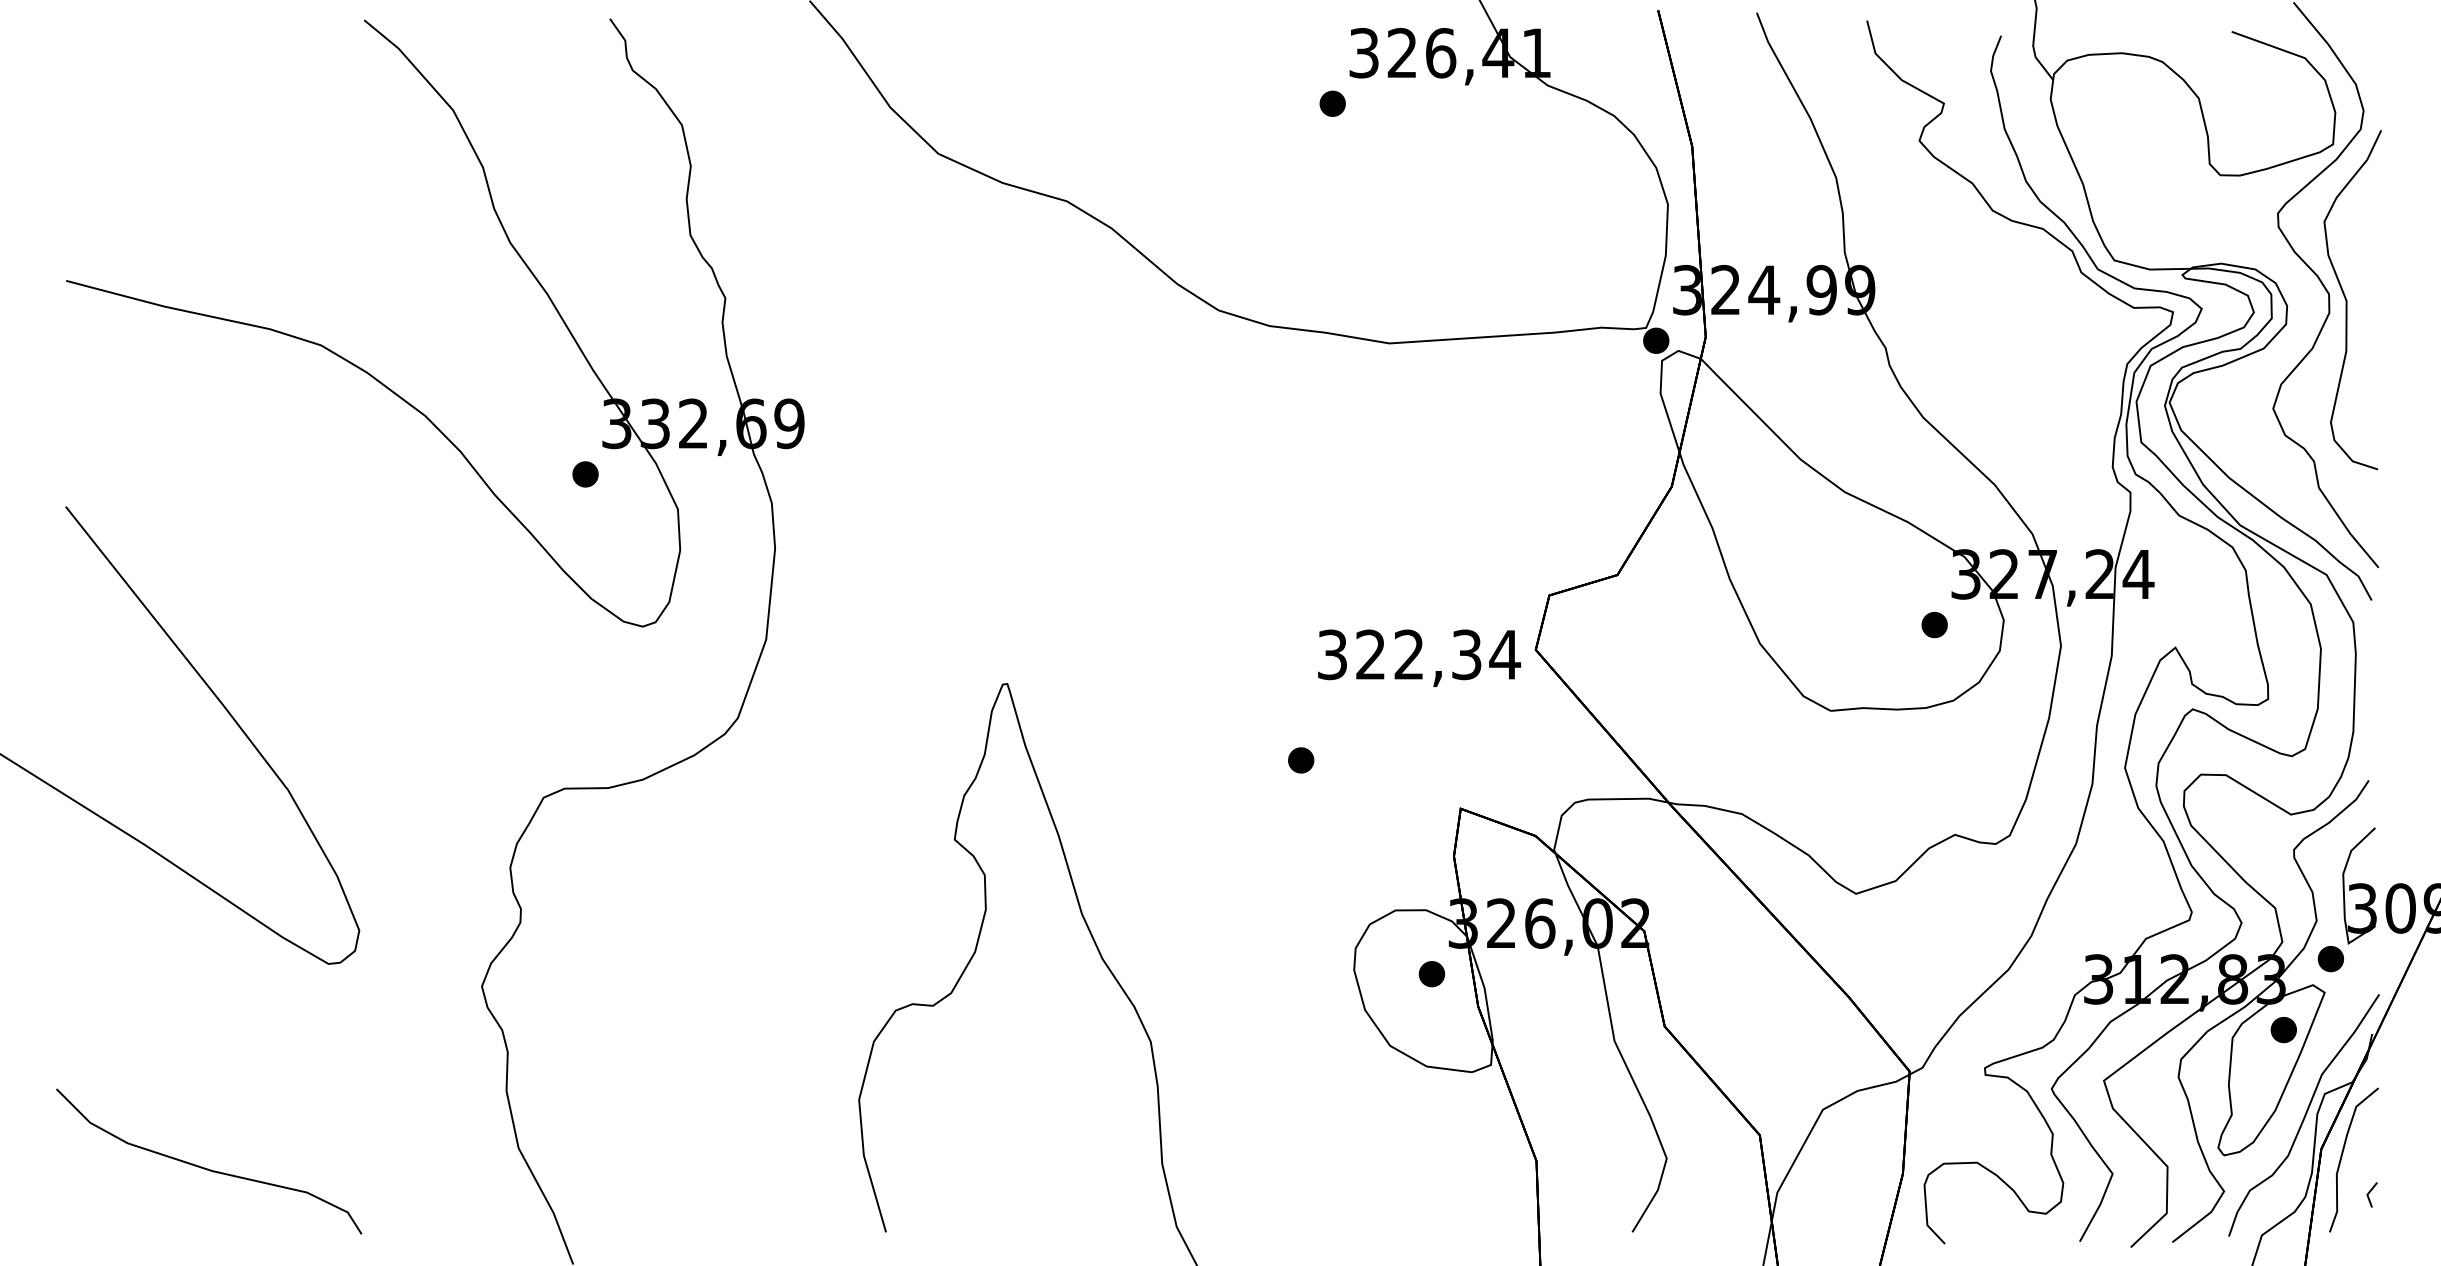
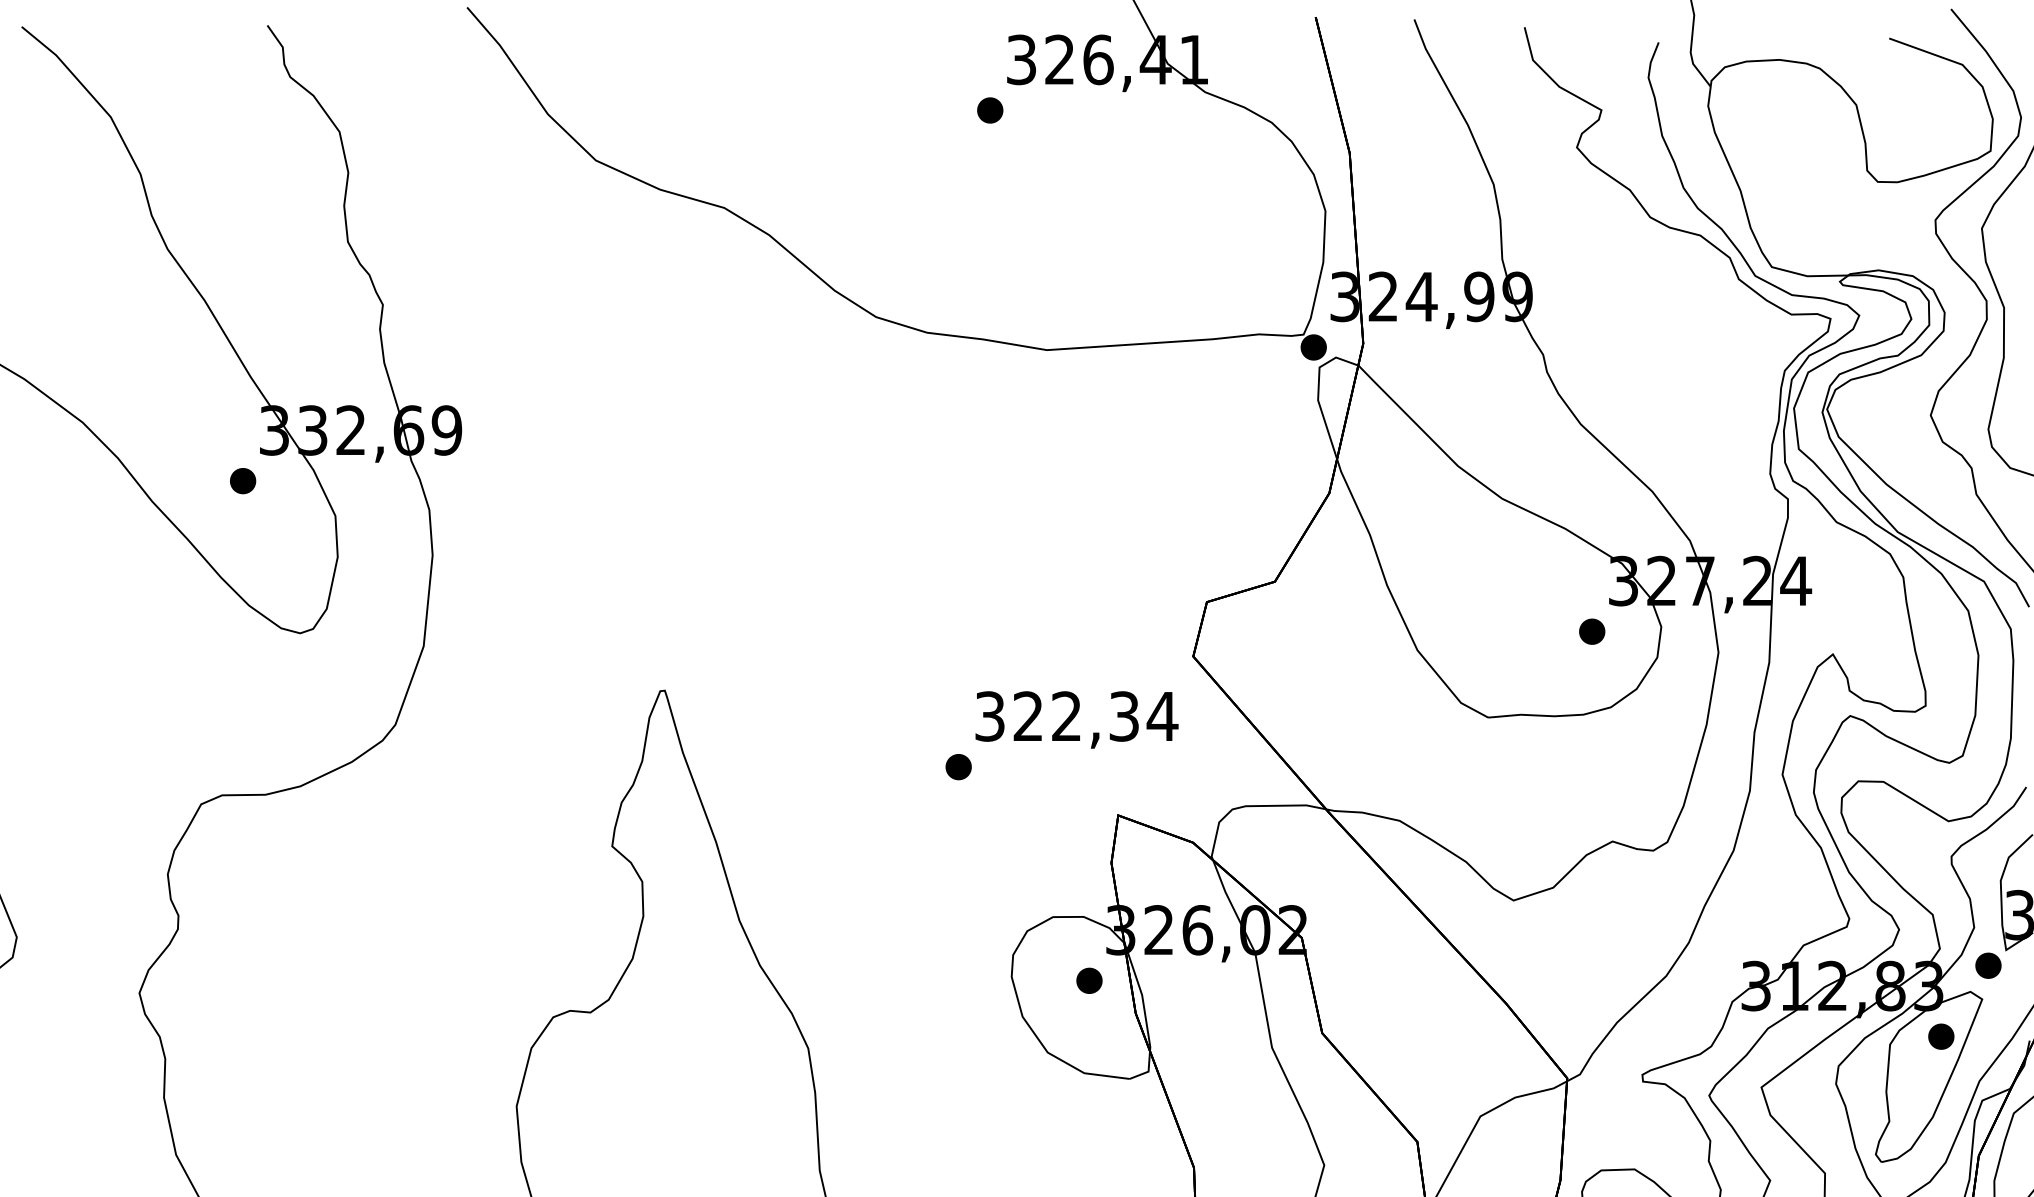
text: (1419, 657) -> (1077, 719), moved

